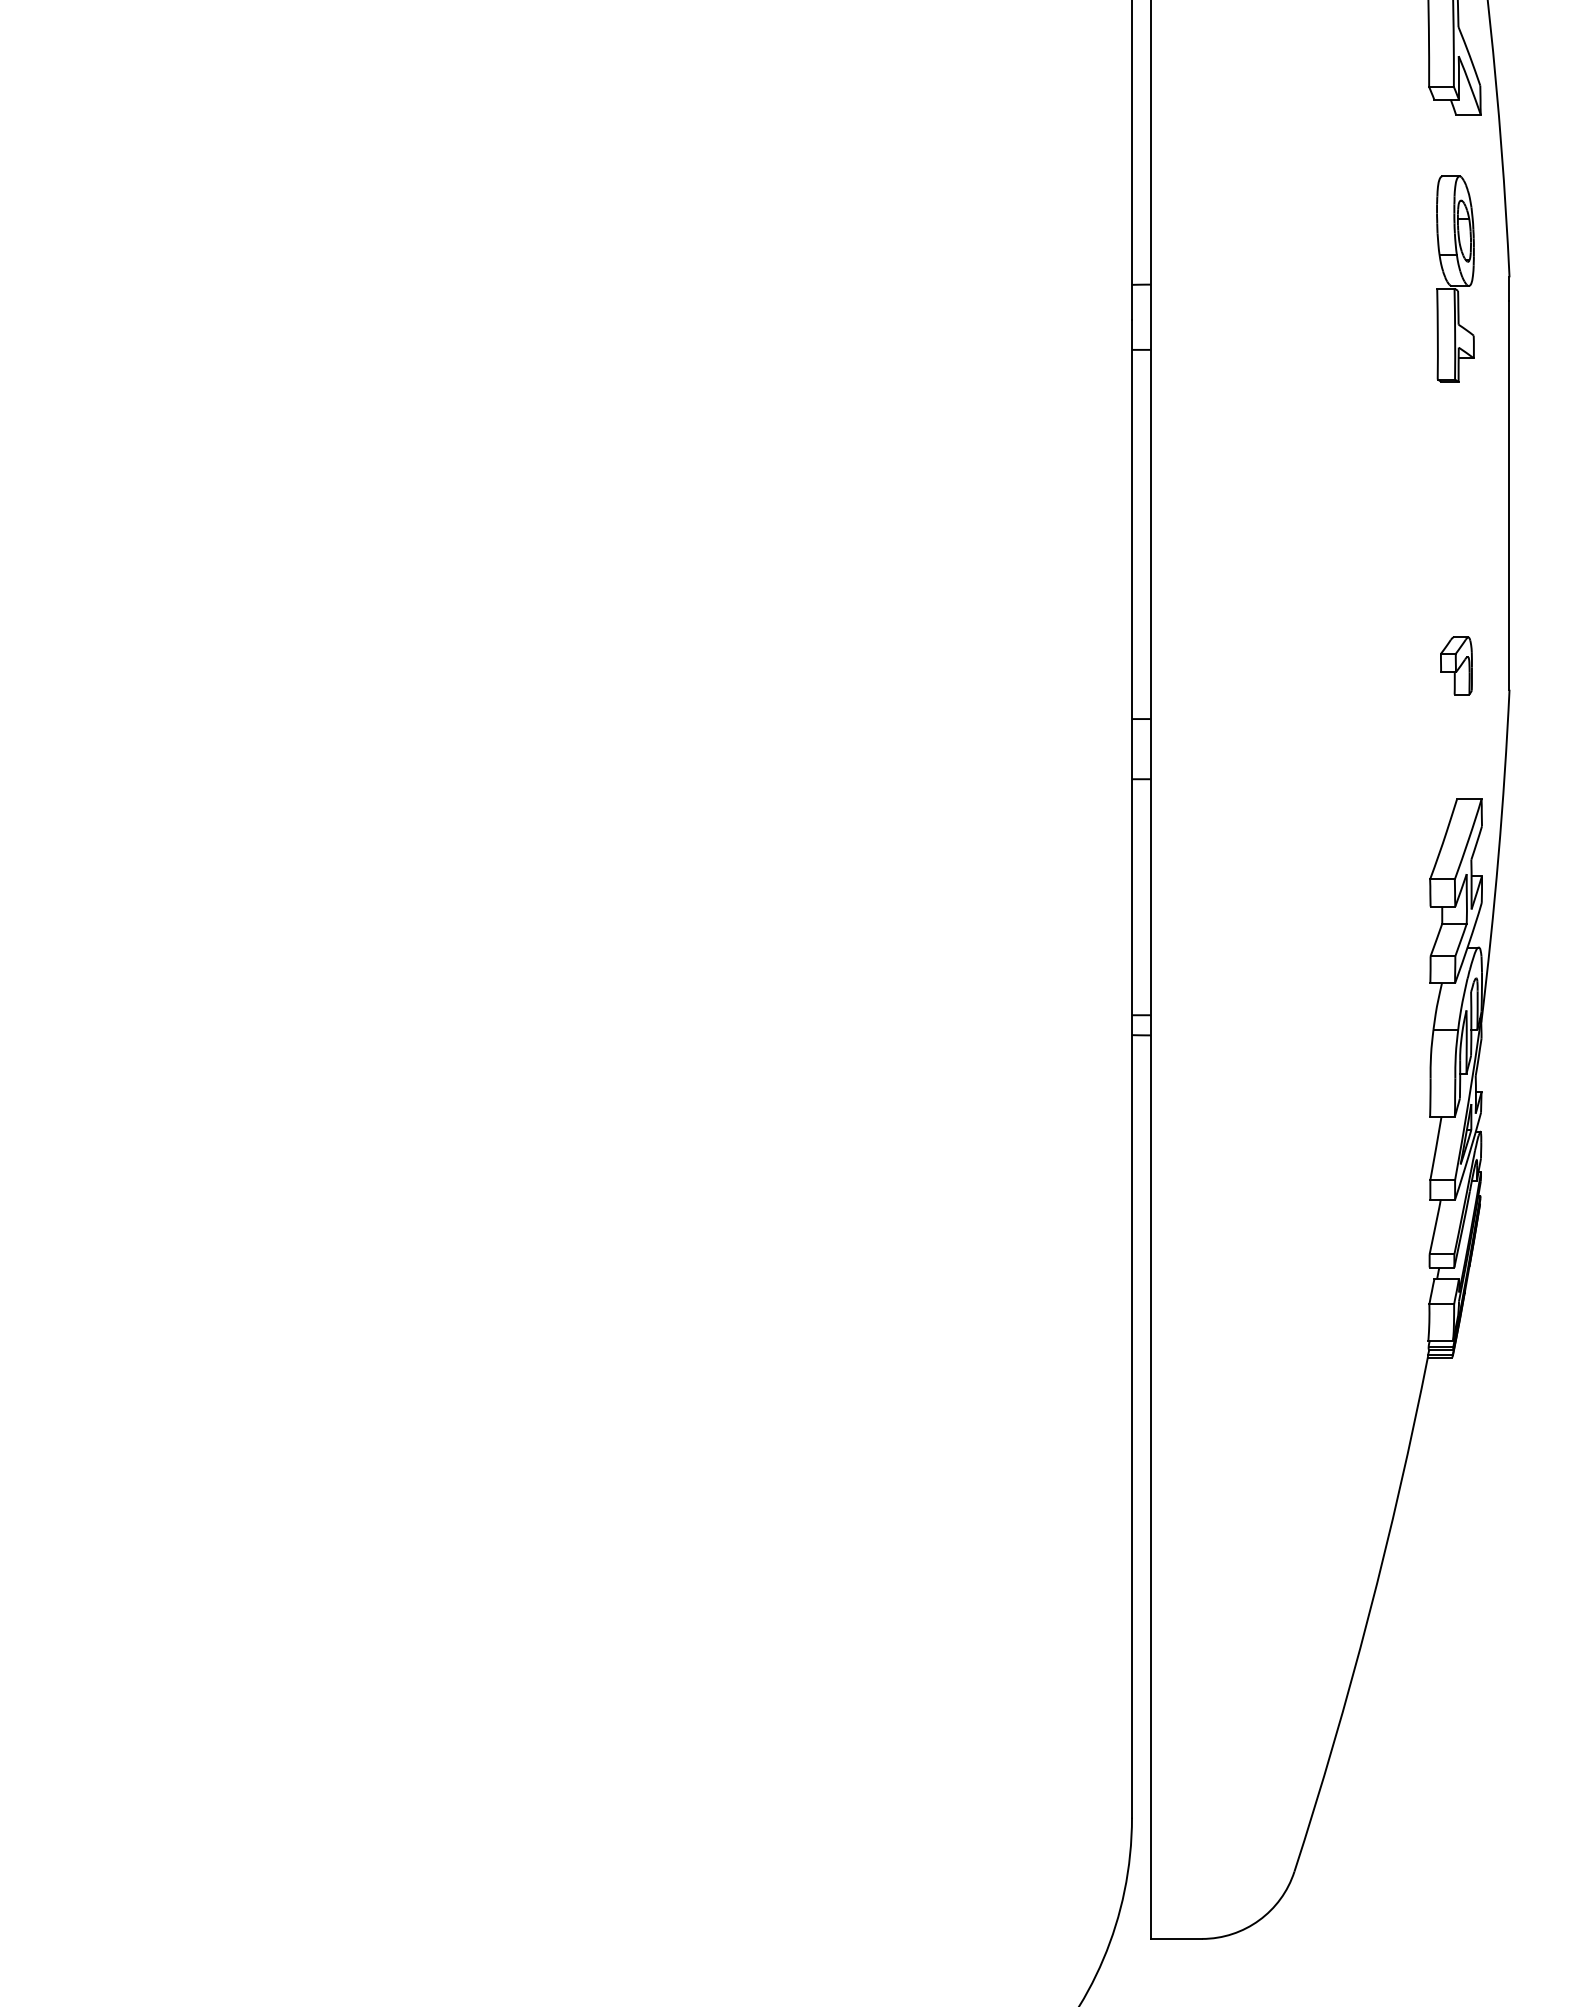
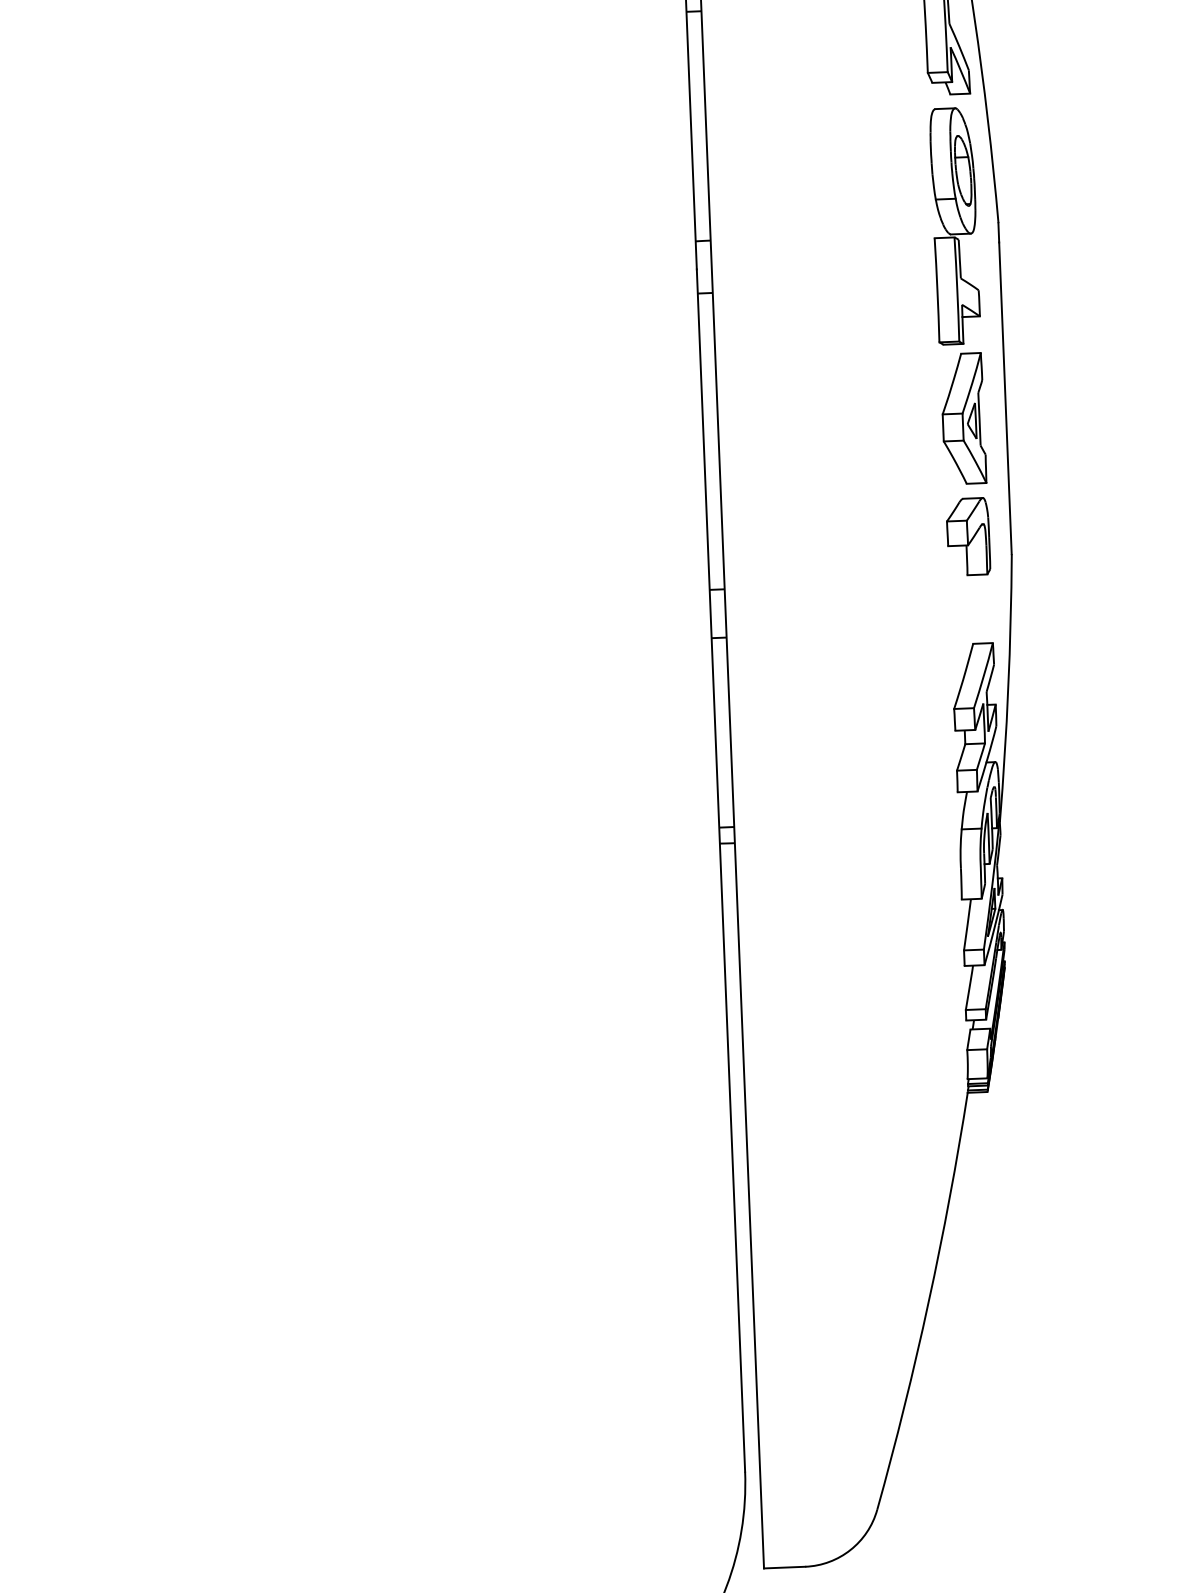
part: (1455, 278) -> (955, 225), size x1.43
part: (1455, 518) -> (962, 418), added
part: (1456, 665) -> (968, 536), size x1.67

